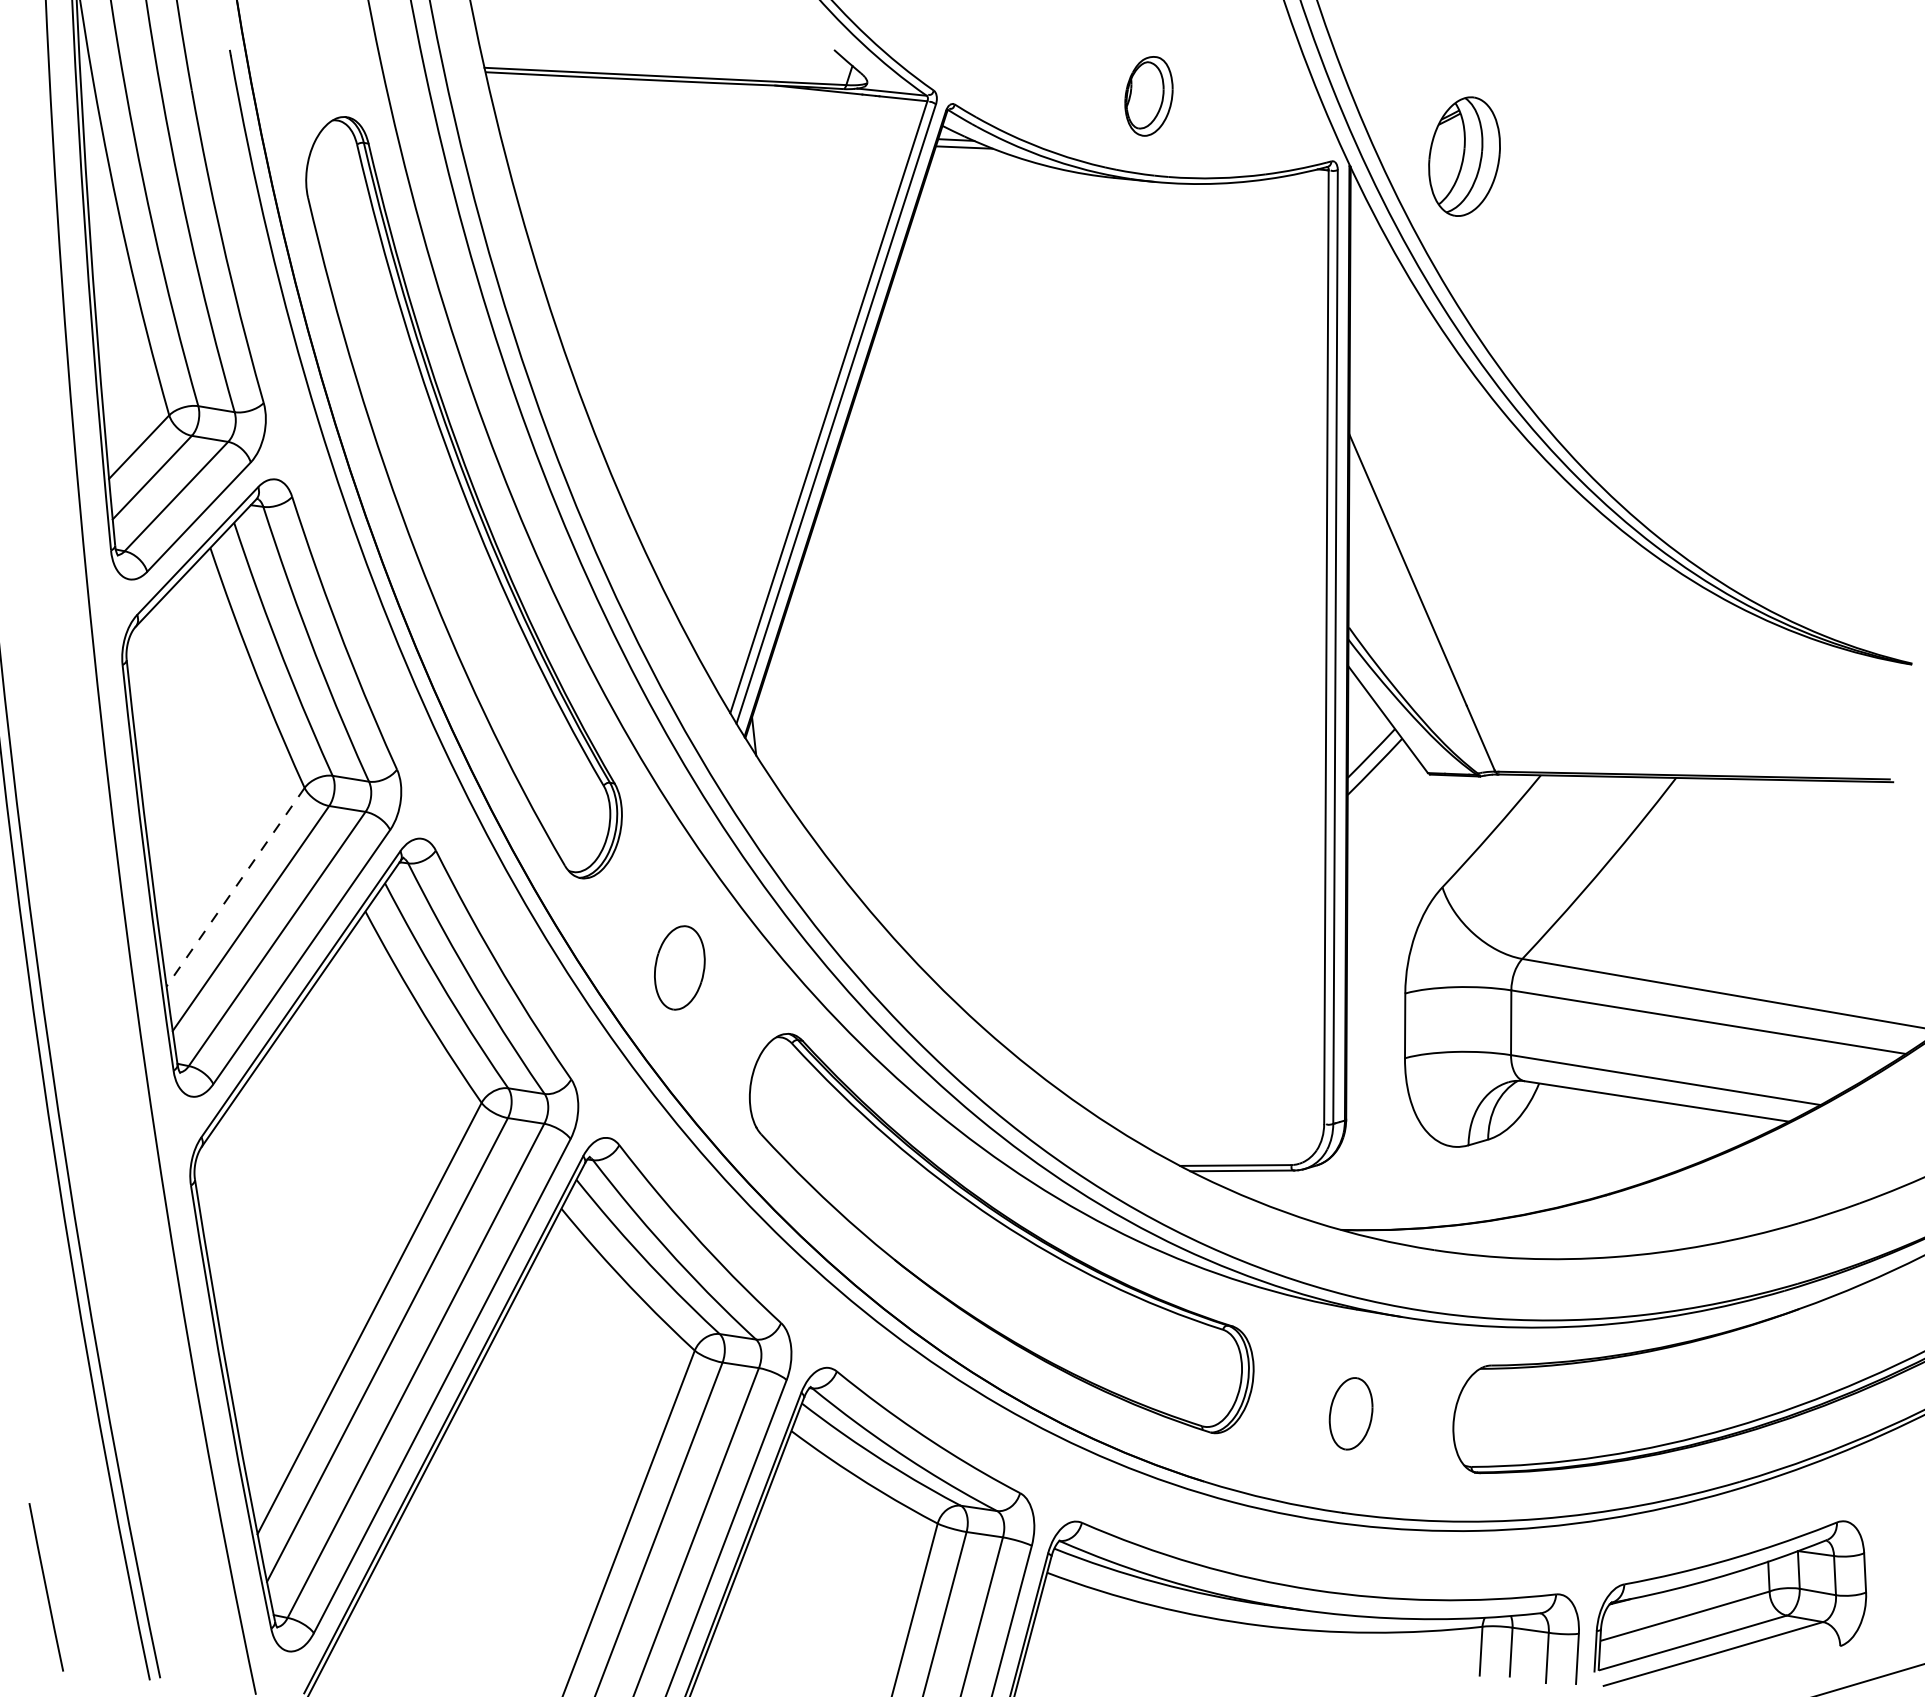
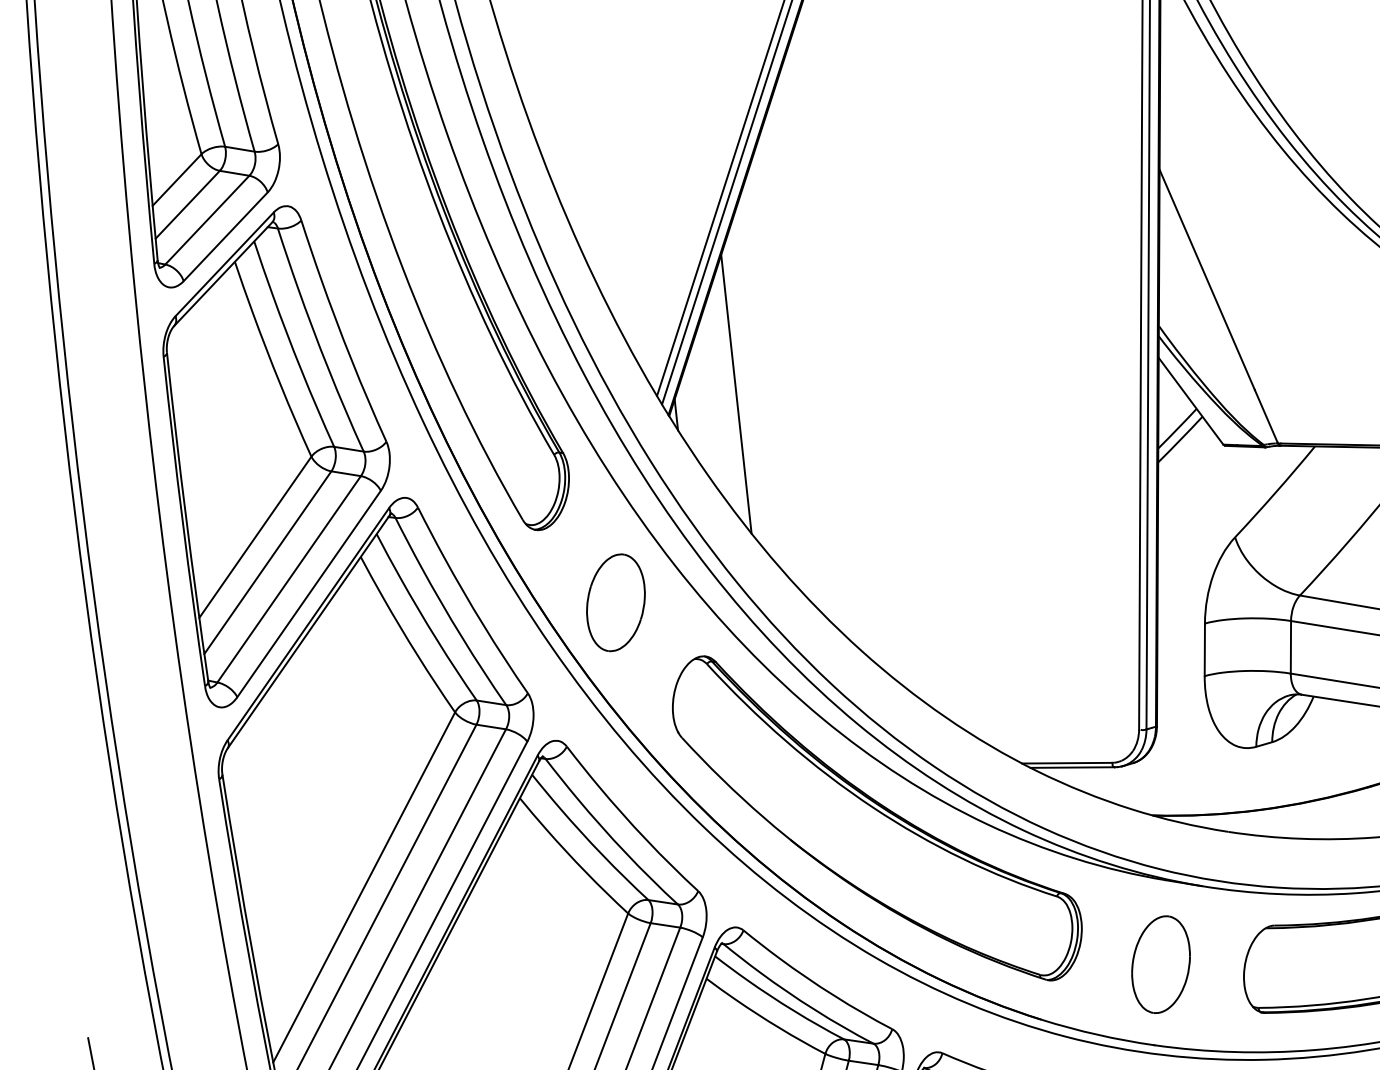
line: (827, 710) -> (735, 393), added
line: (235, 887) -> (255, 537), dashed -> solid
part: (679, 967) -> (615, 602), size x1.43
part: (1350, 1413) -> (1160, 964), size x1.67

